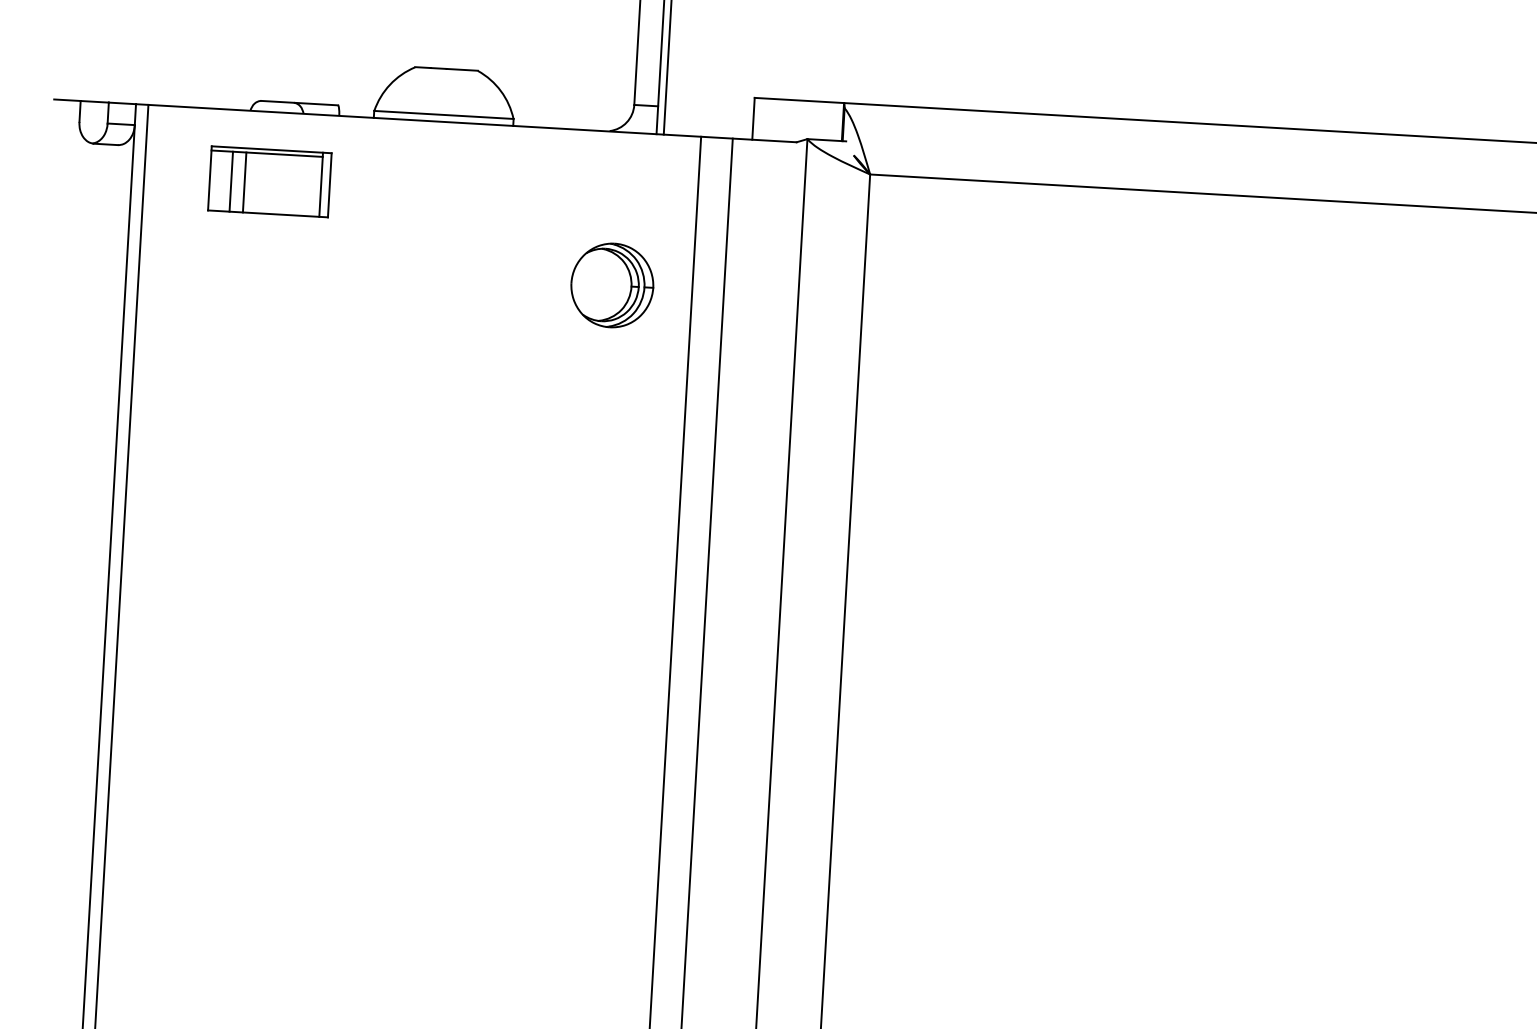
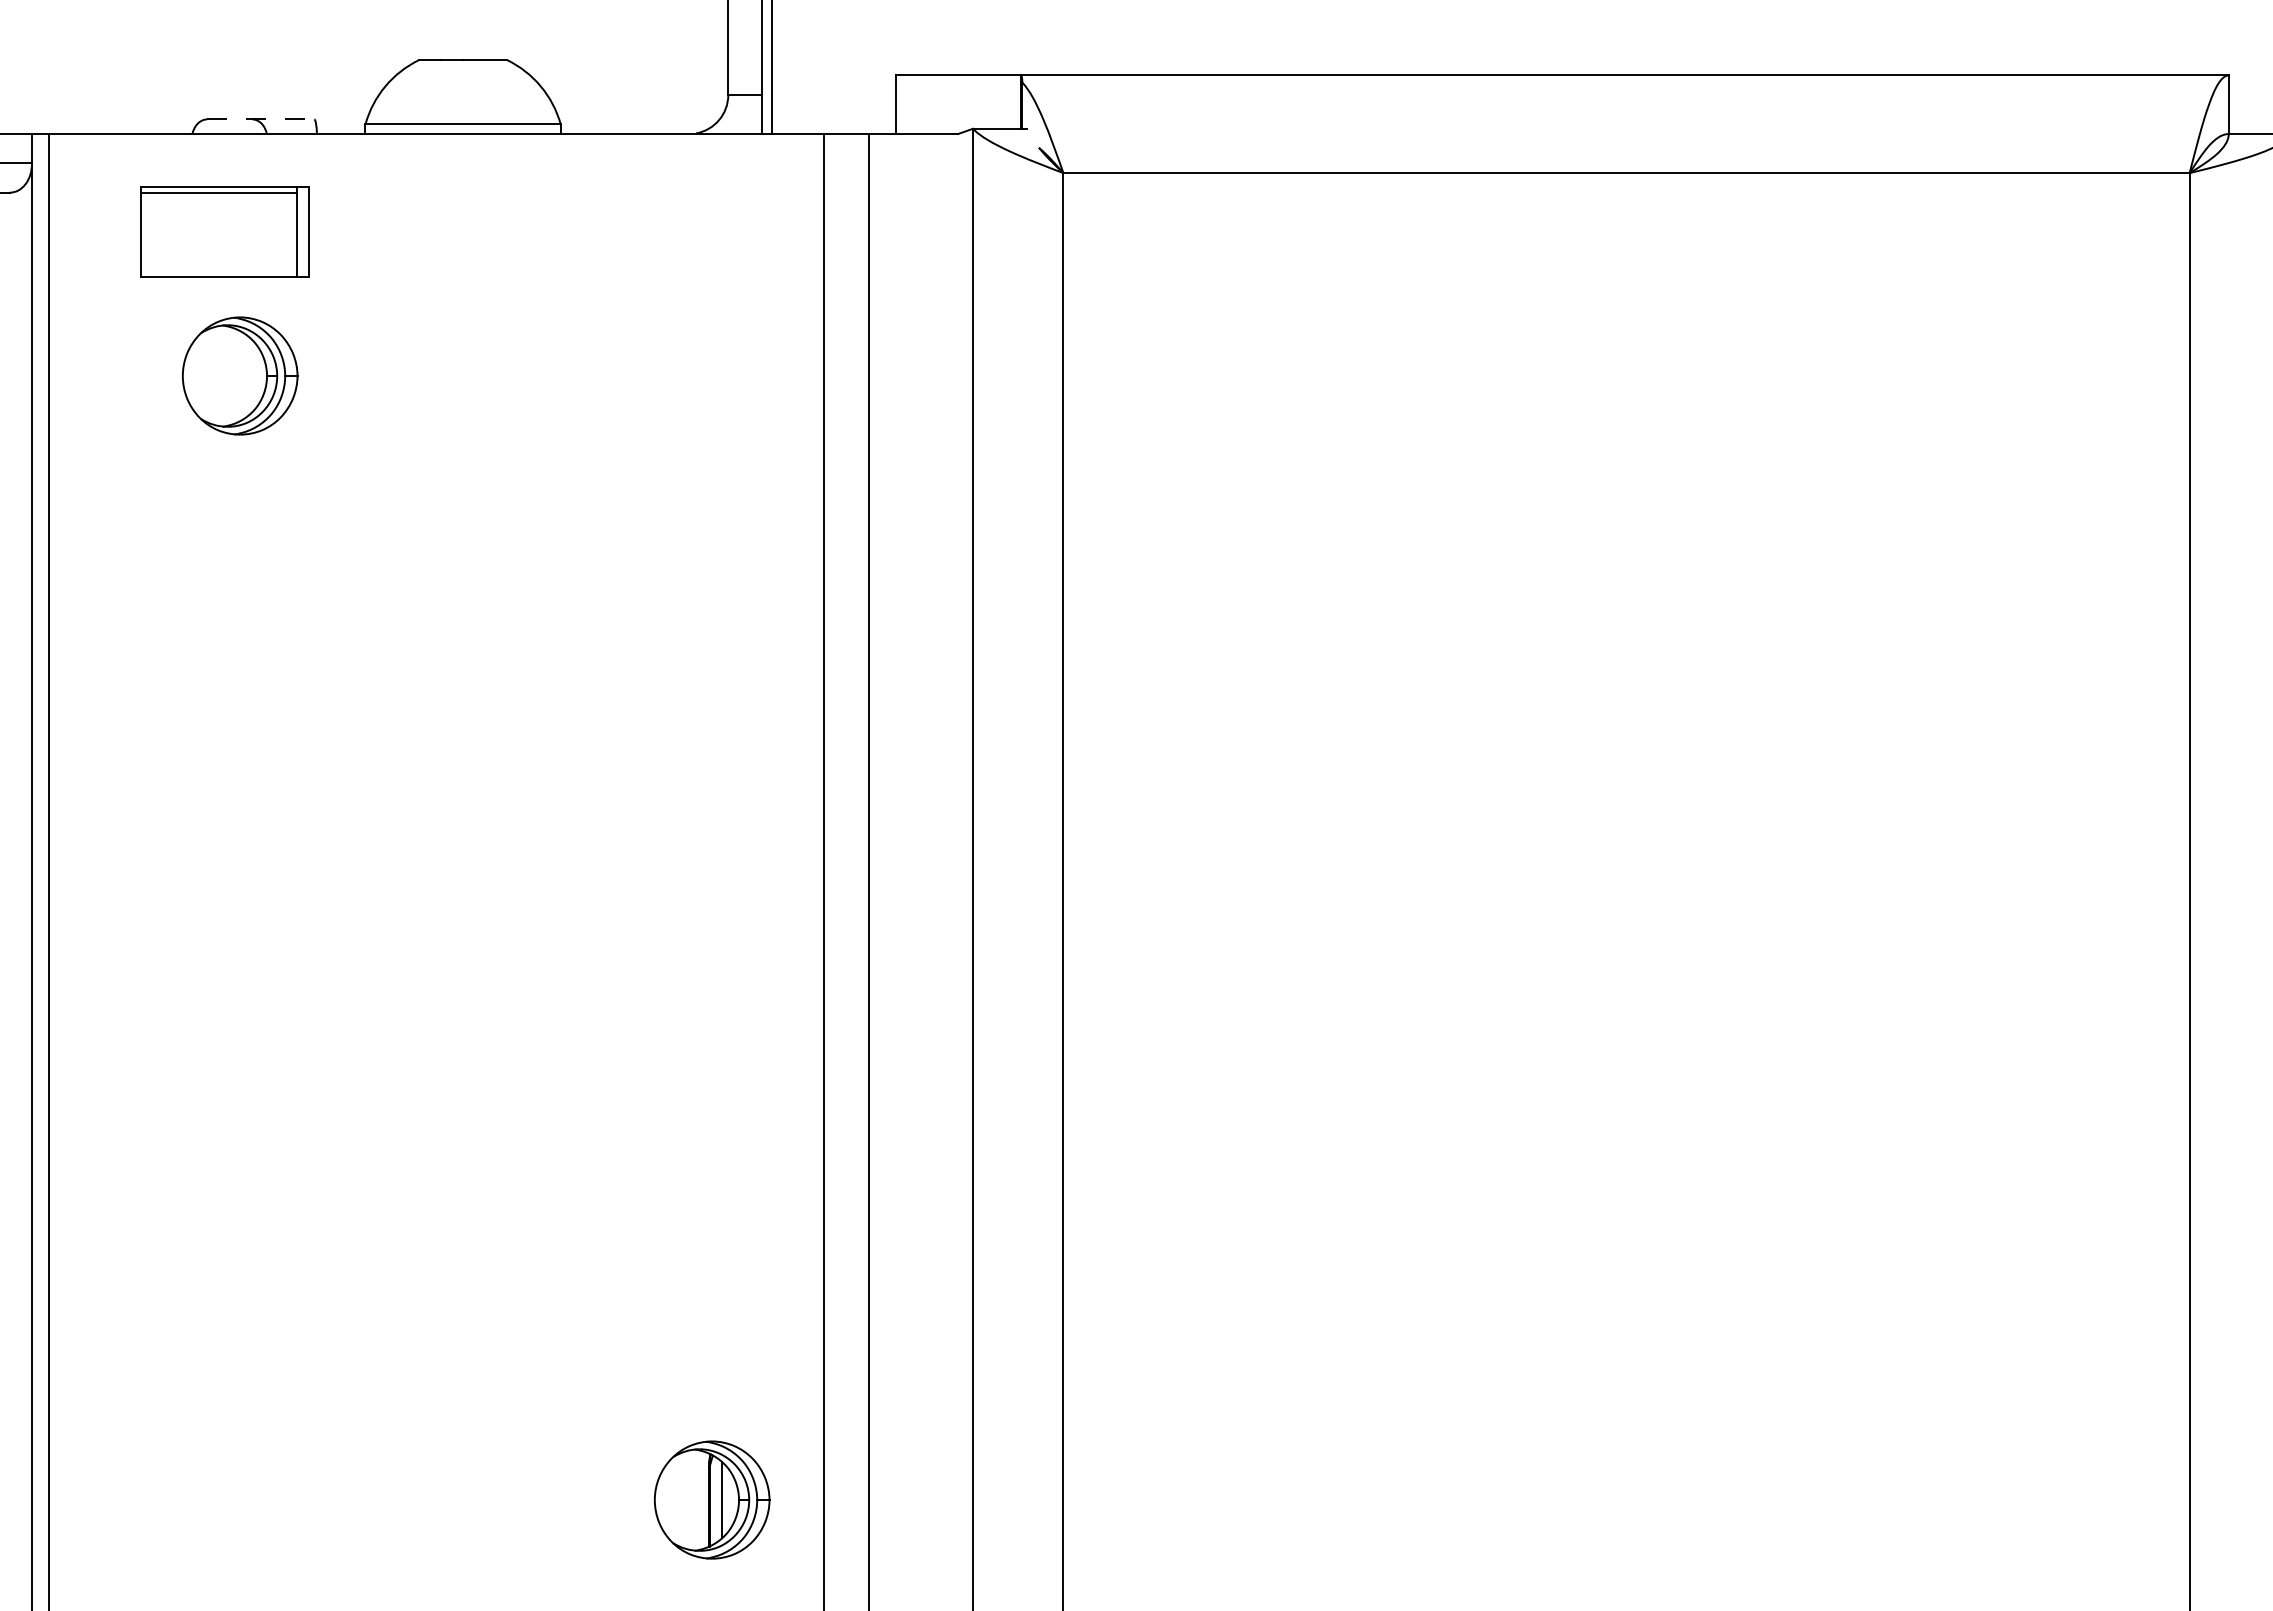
line: (299, 103) -> (260, 119), solid -> dashed
line: (231, 181) -> (171, 234), removed
line: (244, 182) -> (190, 234), removed
part: (611, 285) -> (239, 375), moved

